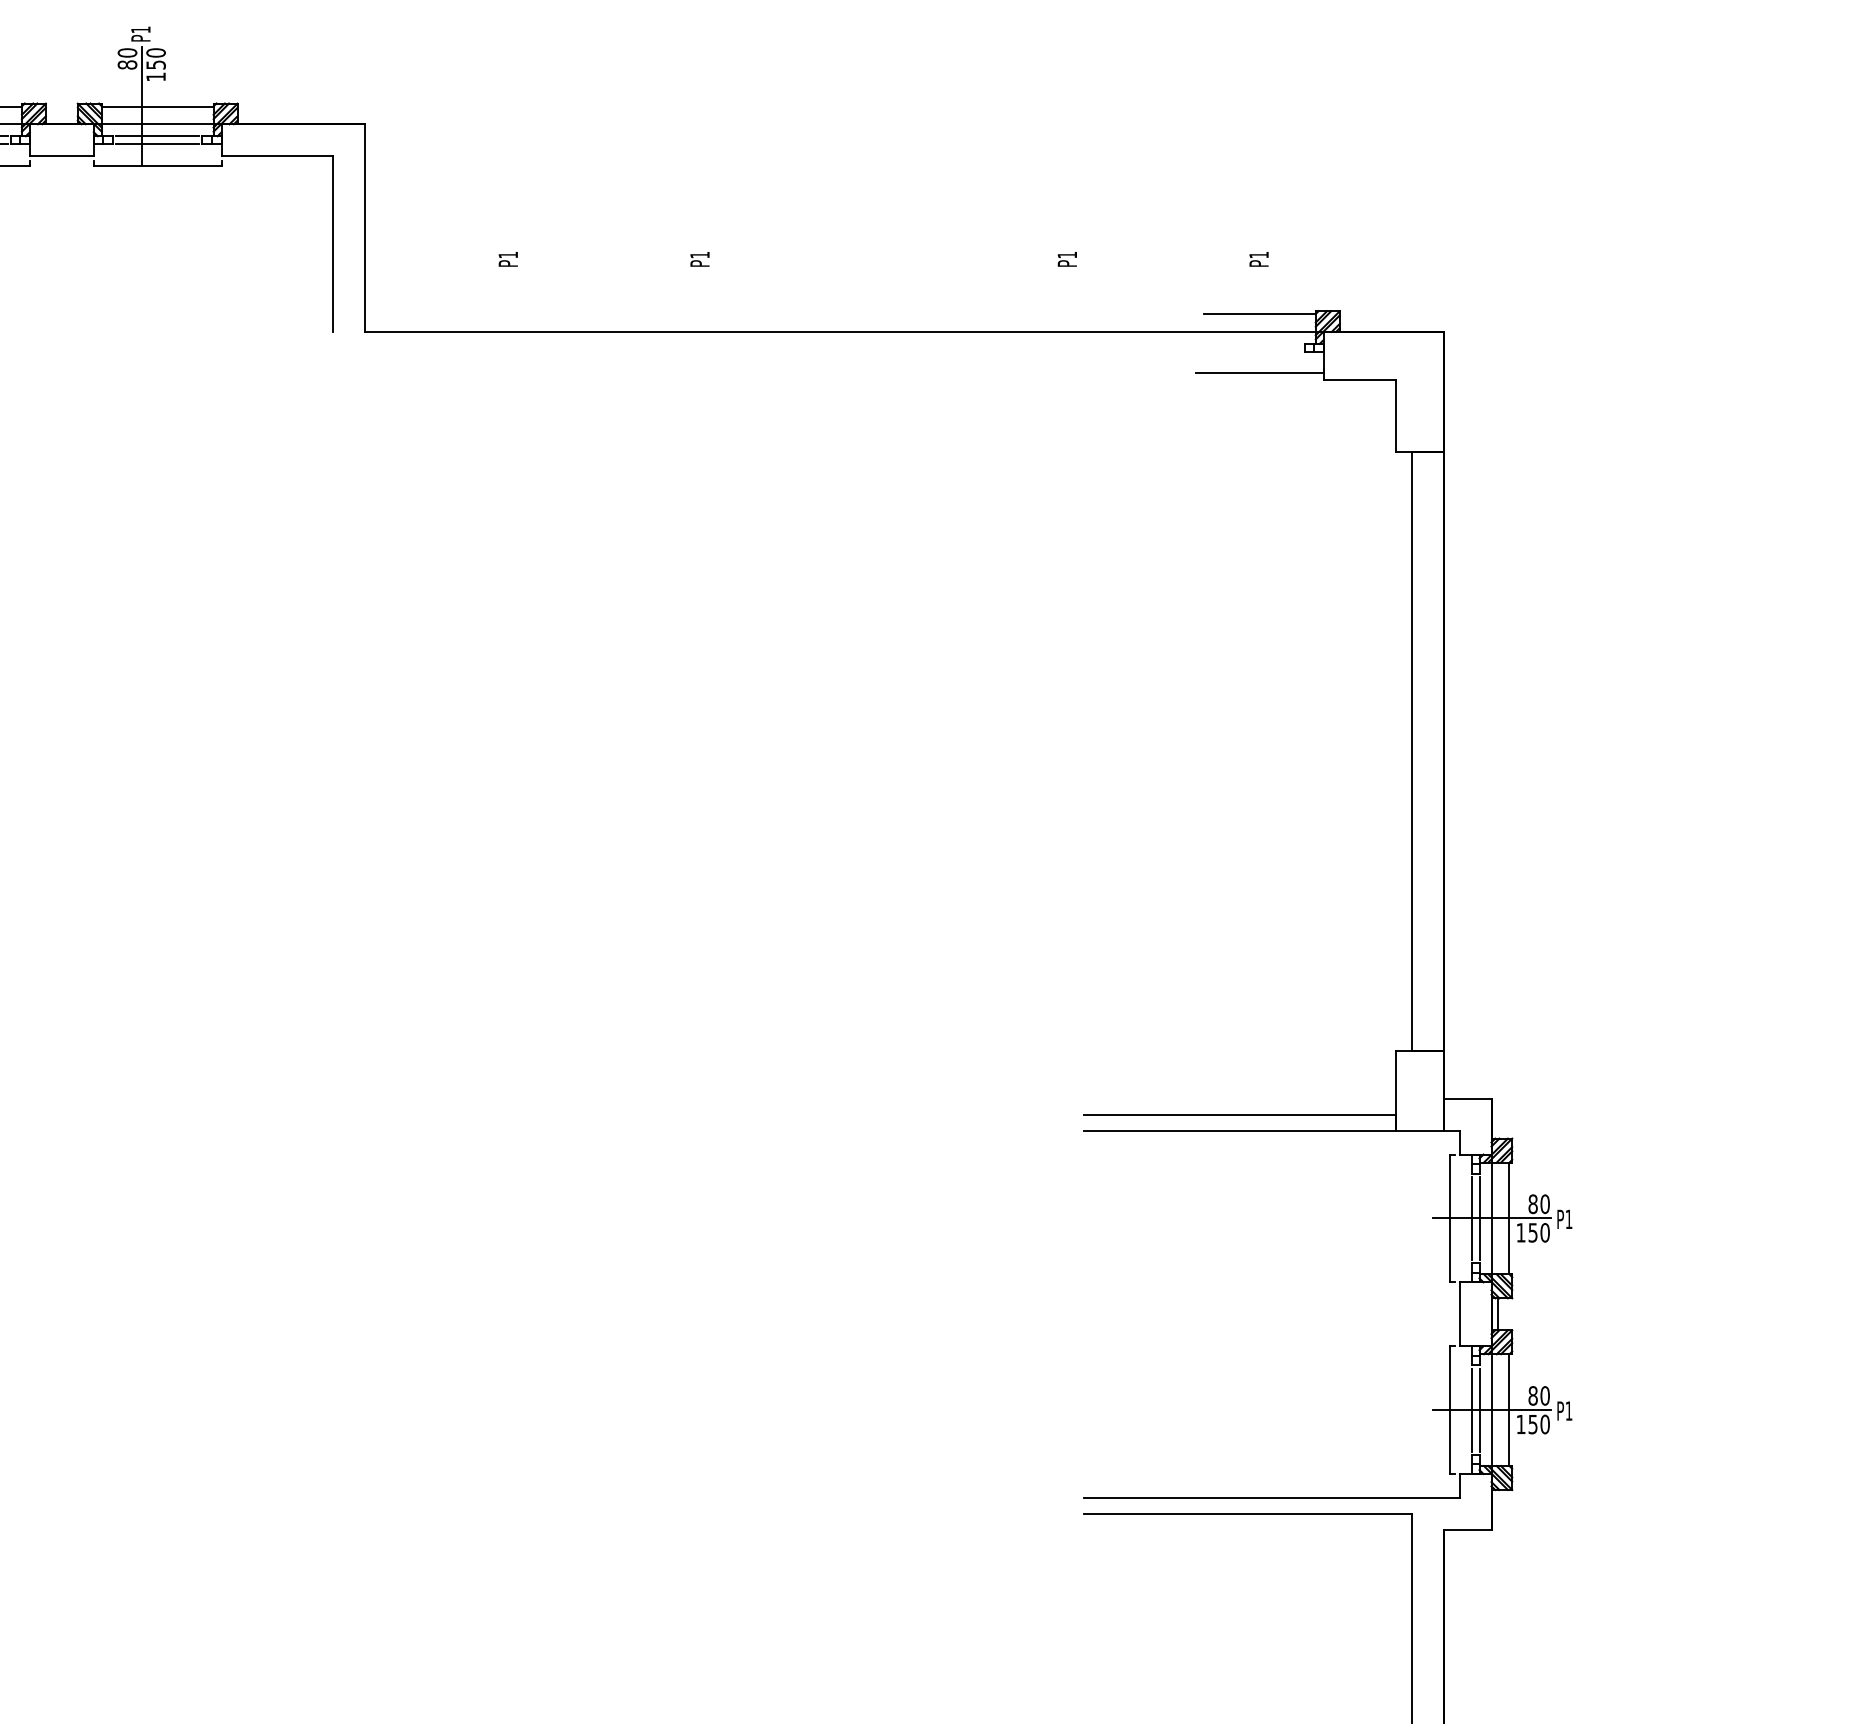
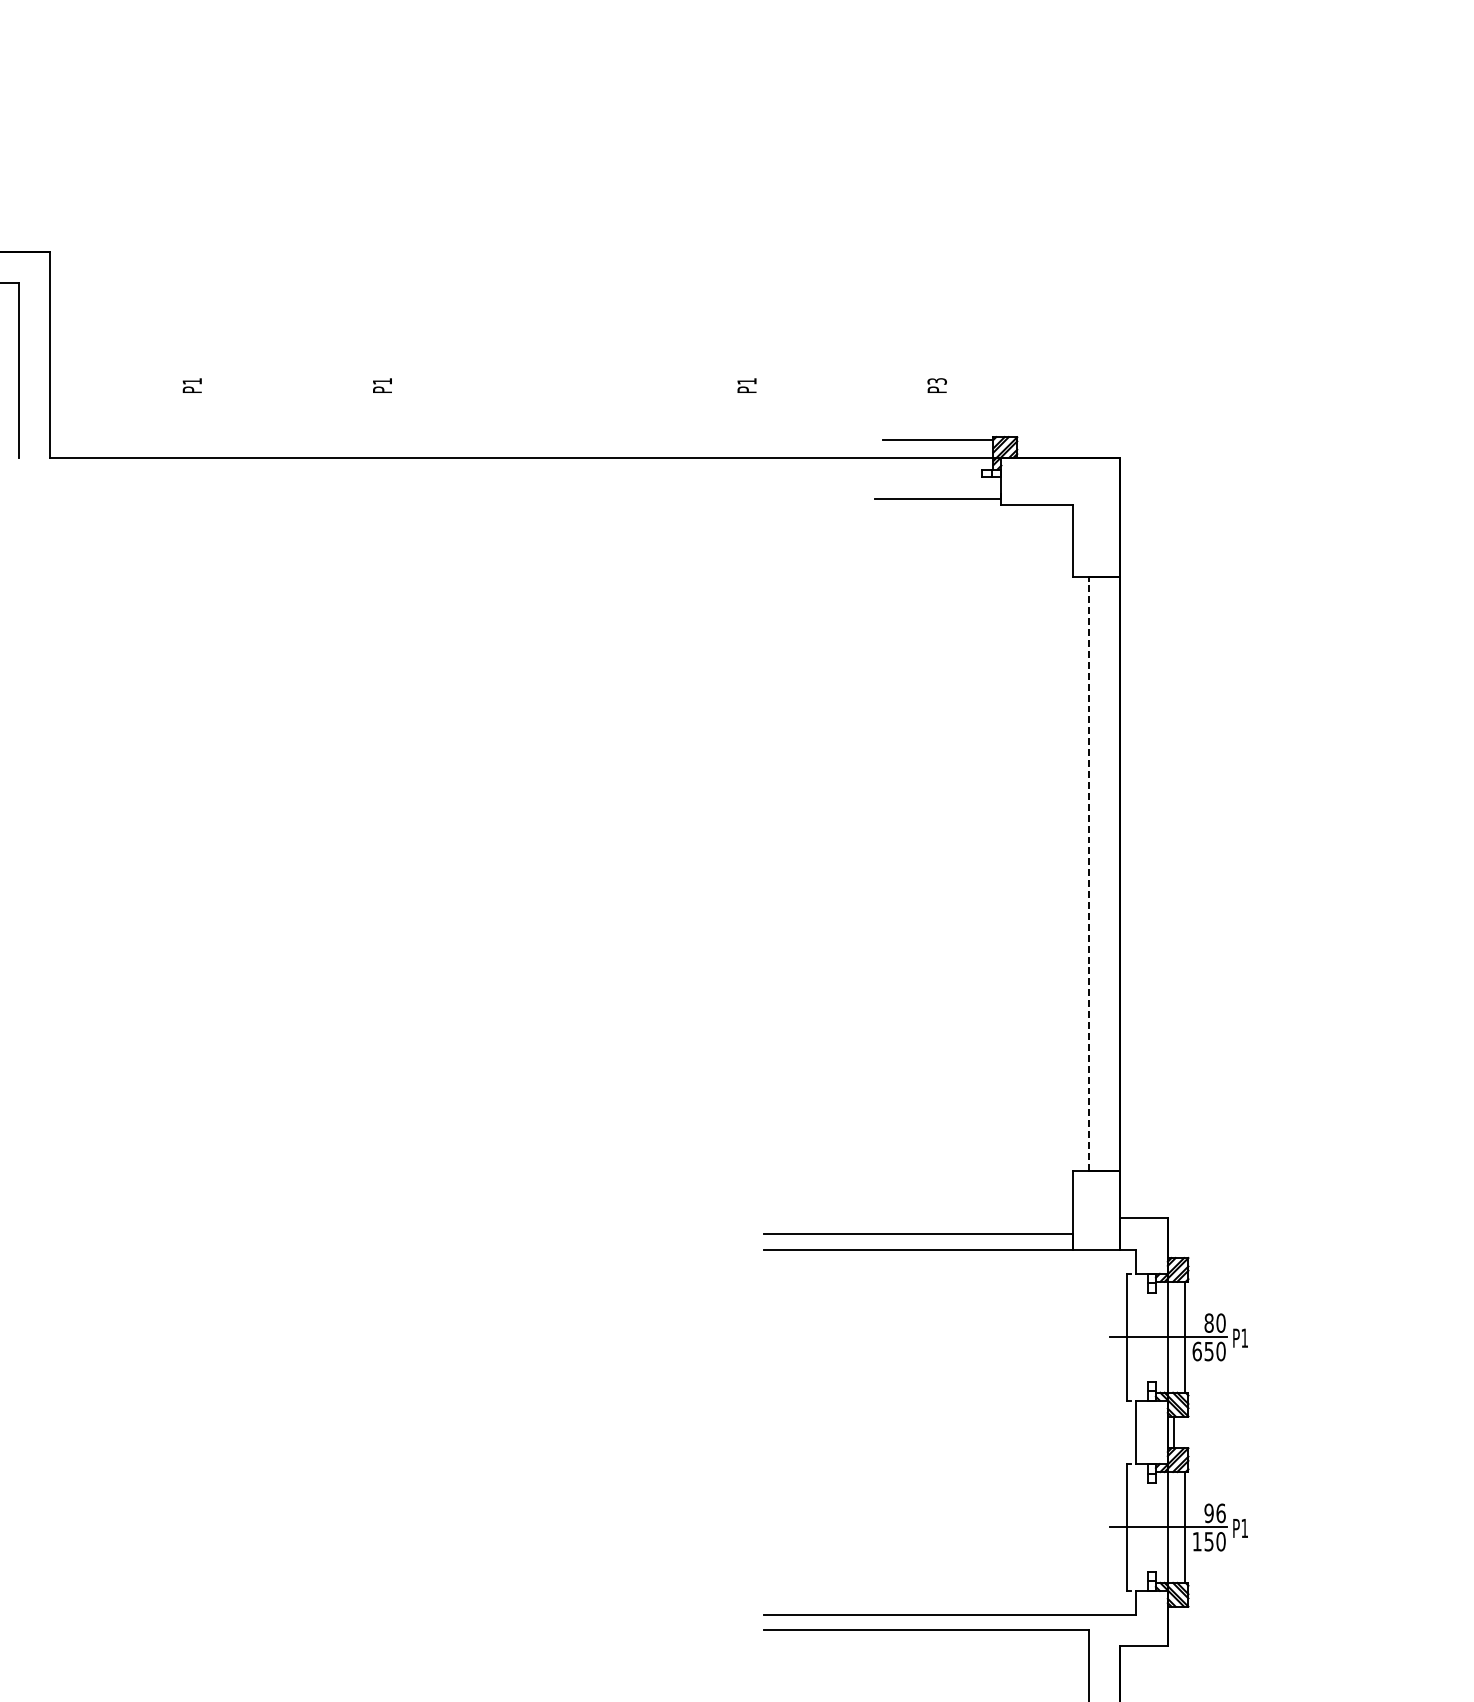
text: (1258, 254) -> (936, 380), P1 -> P3
line: (1411, 751) -> (1088, 873), solid -> dashed
line: (1471, 1217) -> (1147, 1336), removed
line: (1479, 1217) -> (1155, 1336), removed
text: (1520, 1232) -> (1196, 1351), 150 -> 650
text: (1538, 1395) -> (1214, 1512), 80 -> 96
line: (1471, 1409) -> (1147, 1526), removed
line: (1479, 1409) -> (1155, 1526), removed

